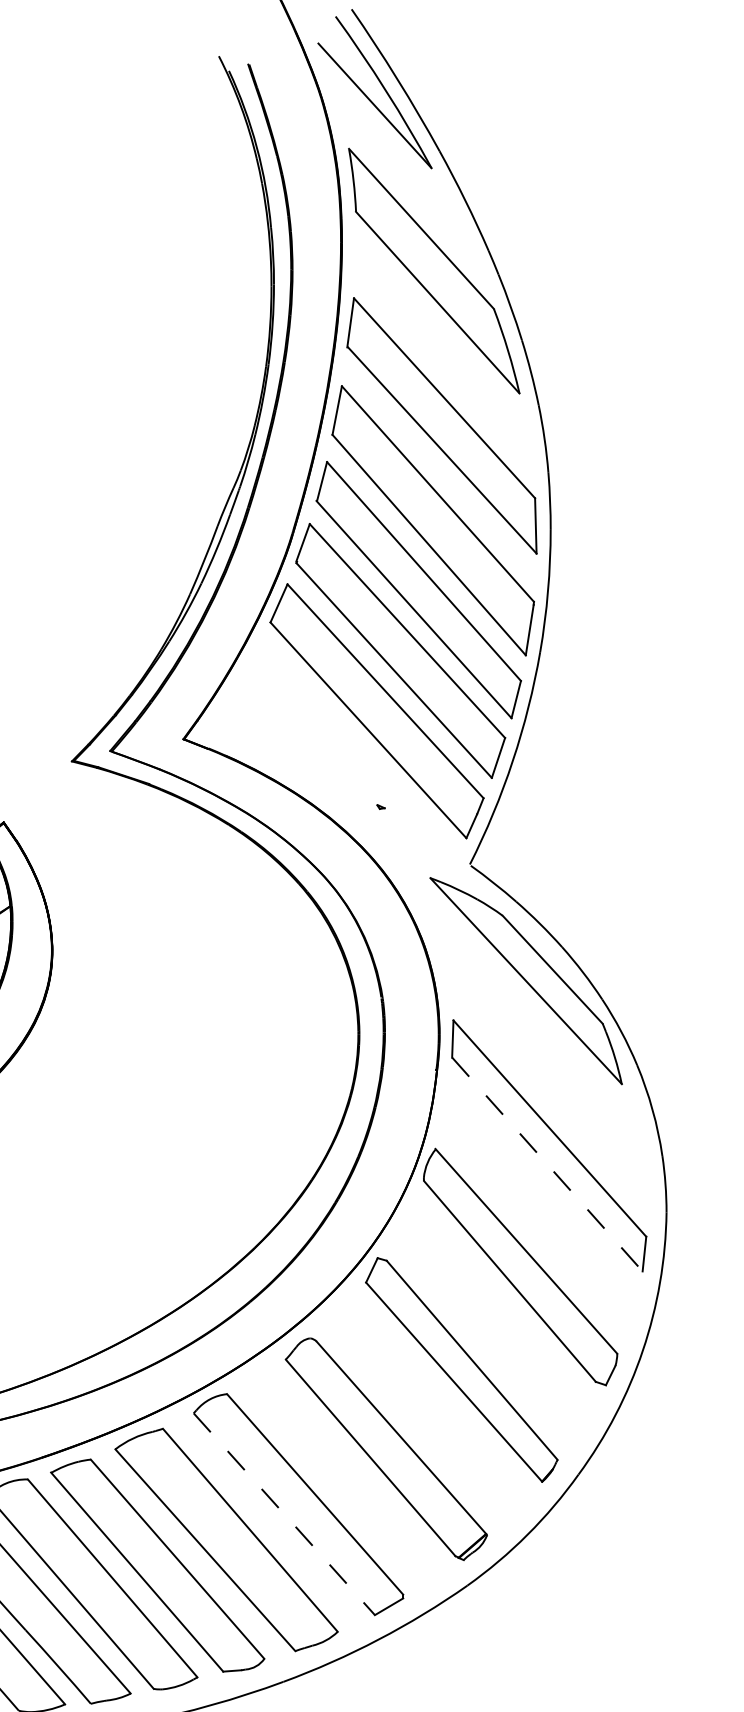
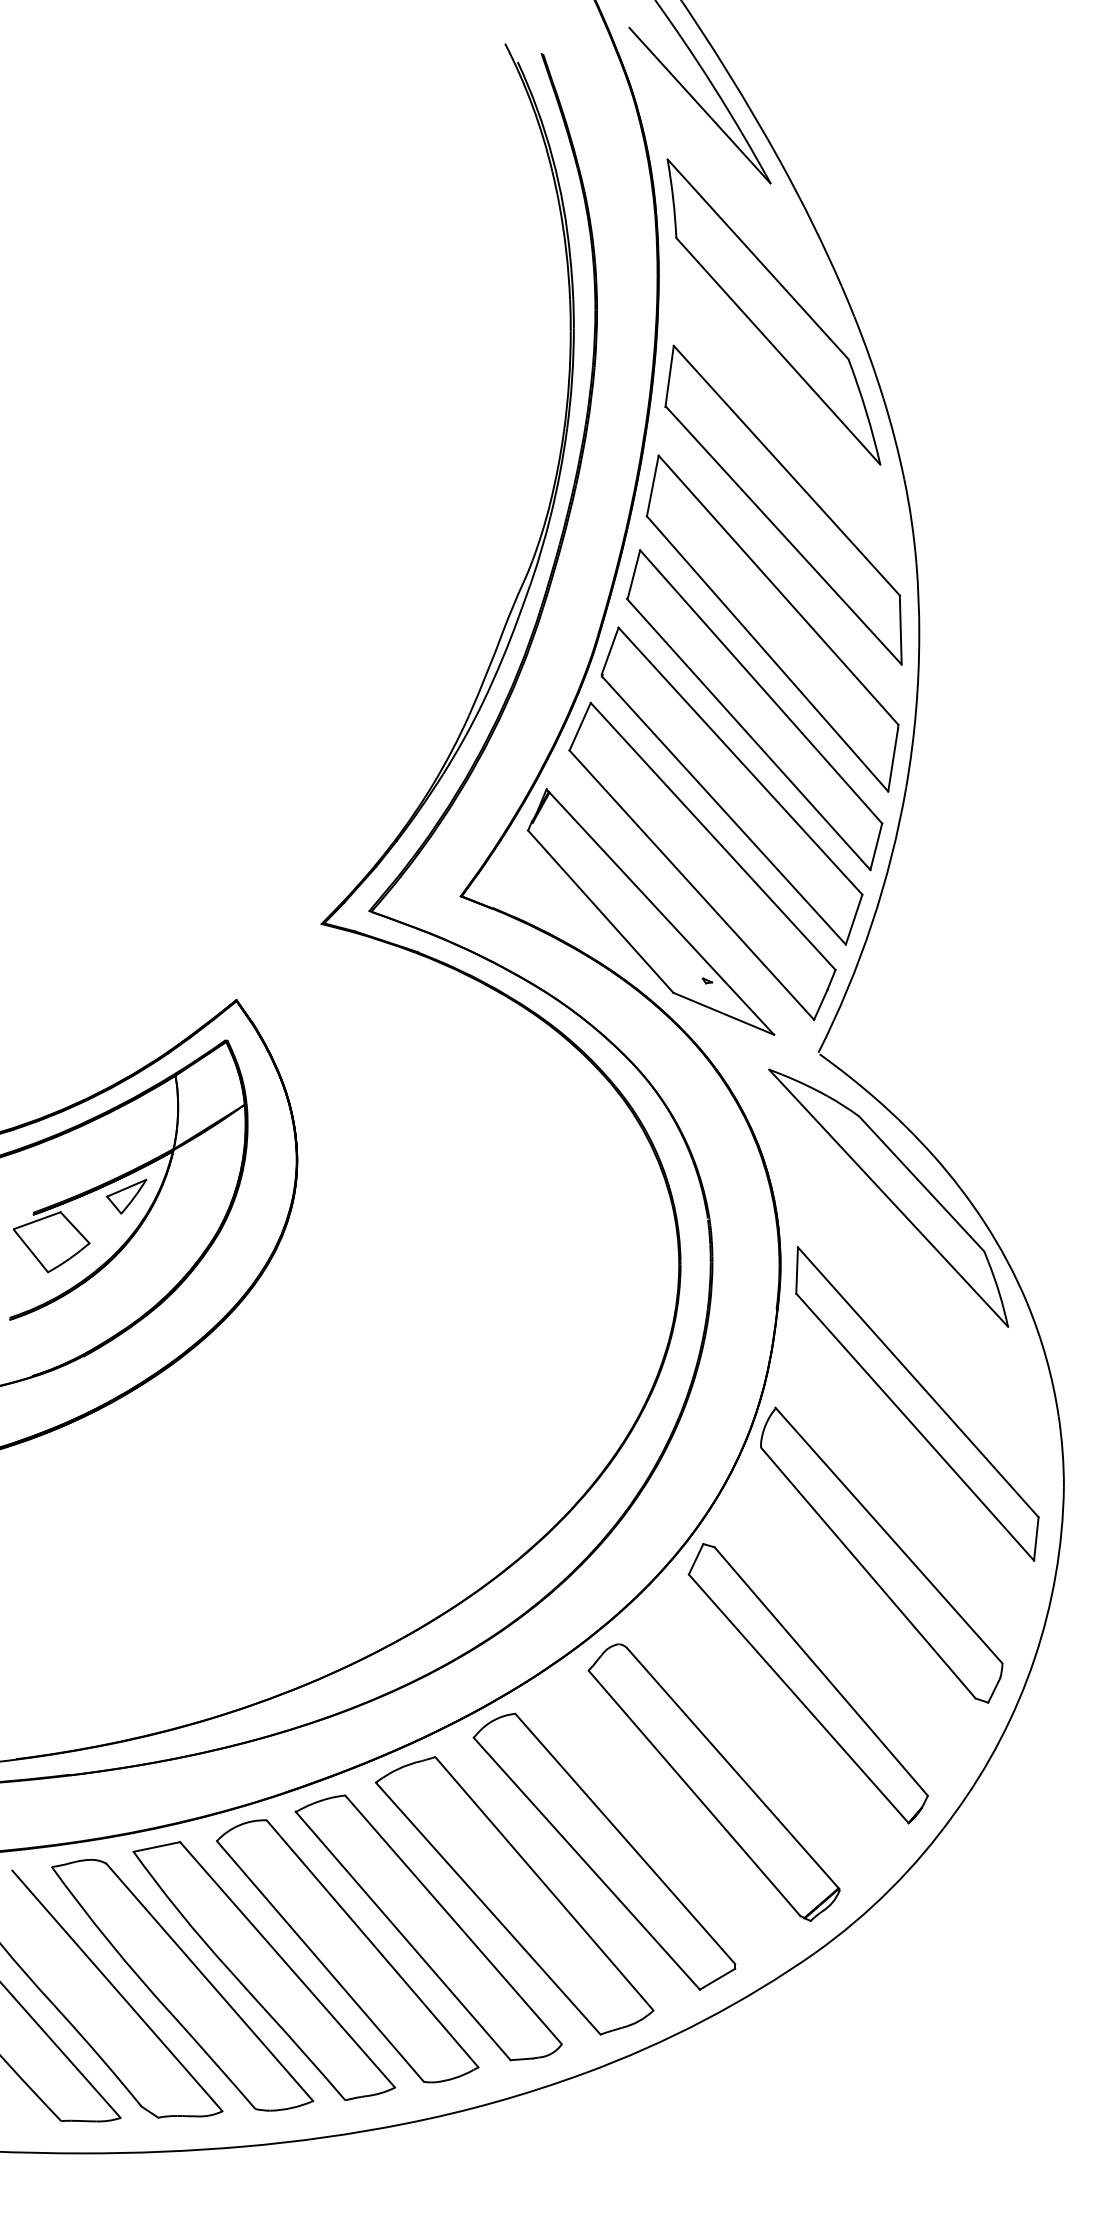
part: (336, 751) -> (651, 911), added
line: (547, 1164) -> (915, 1427), dashed -> solid
line: (284, 1514) -> (587, 1864), dashed -> solid

